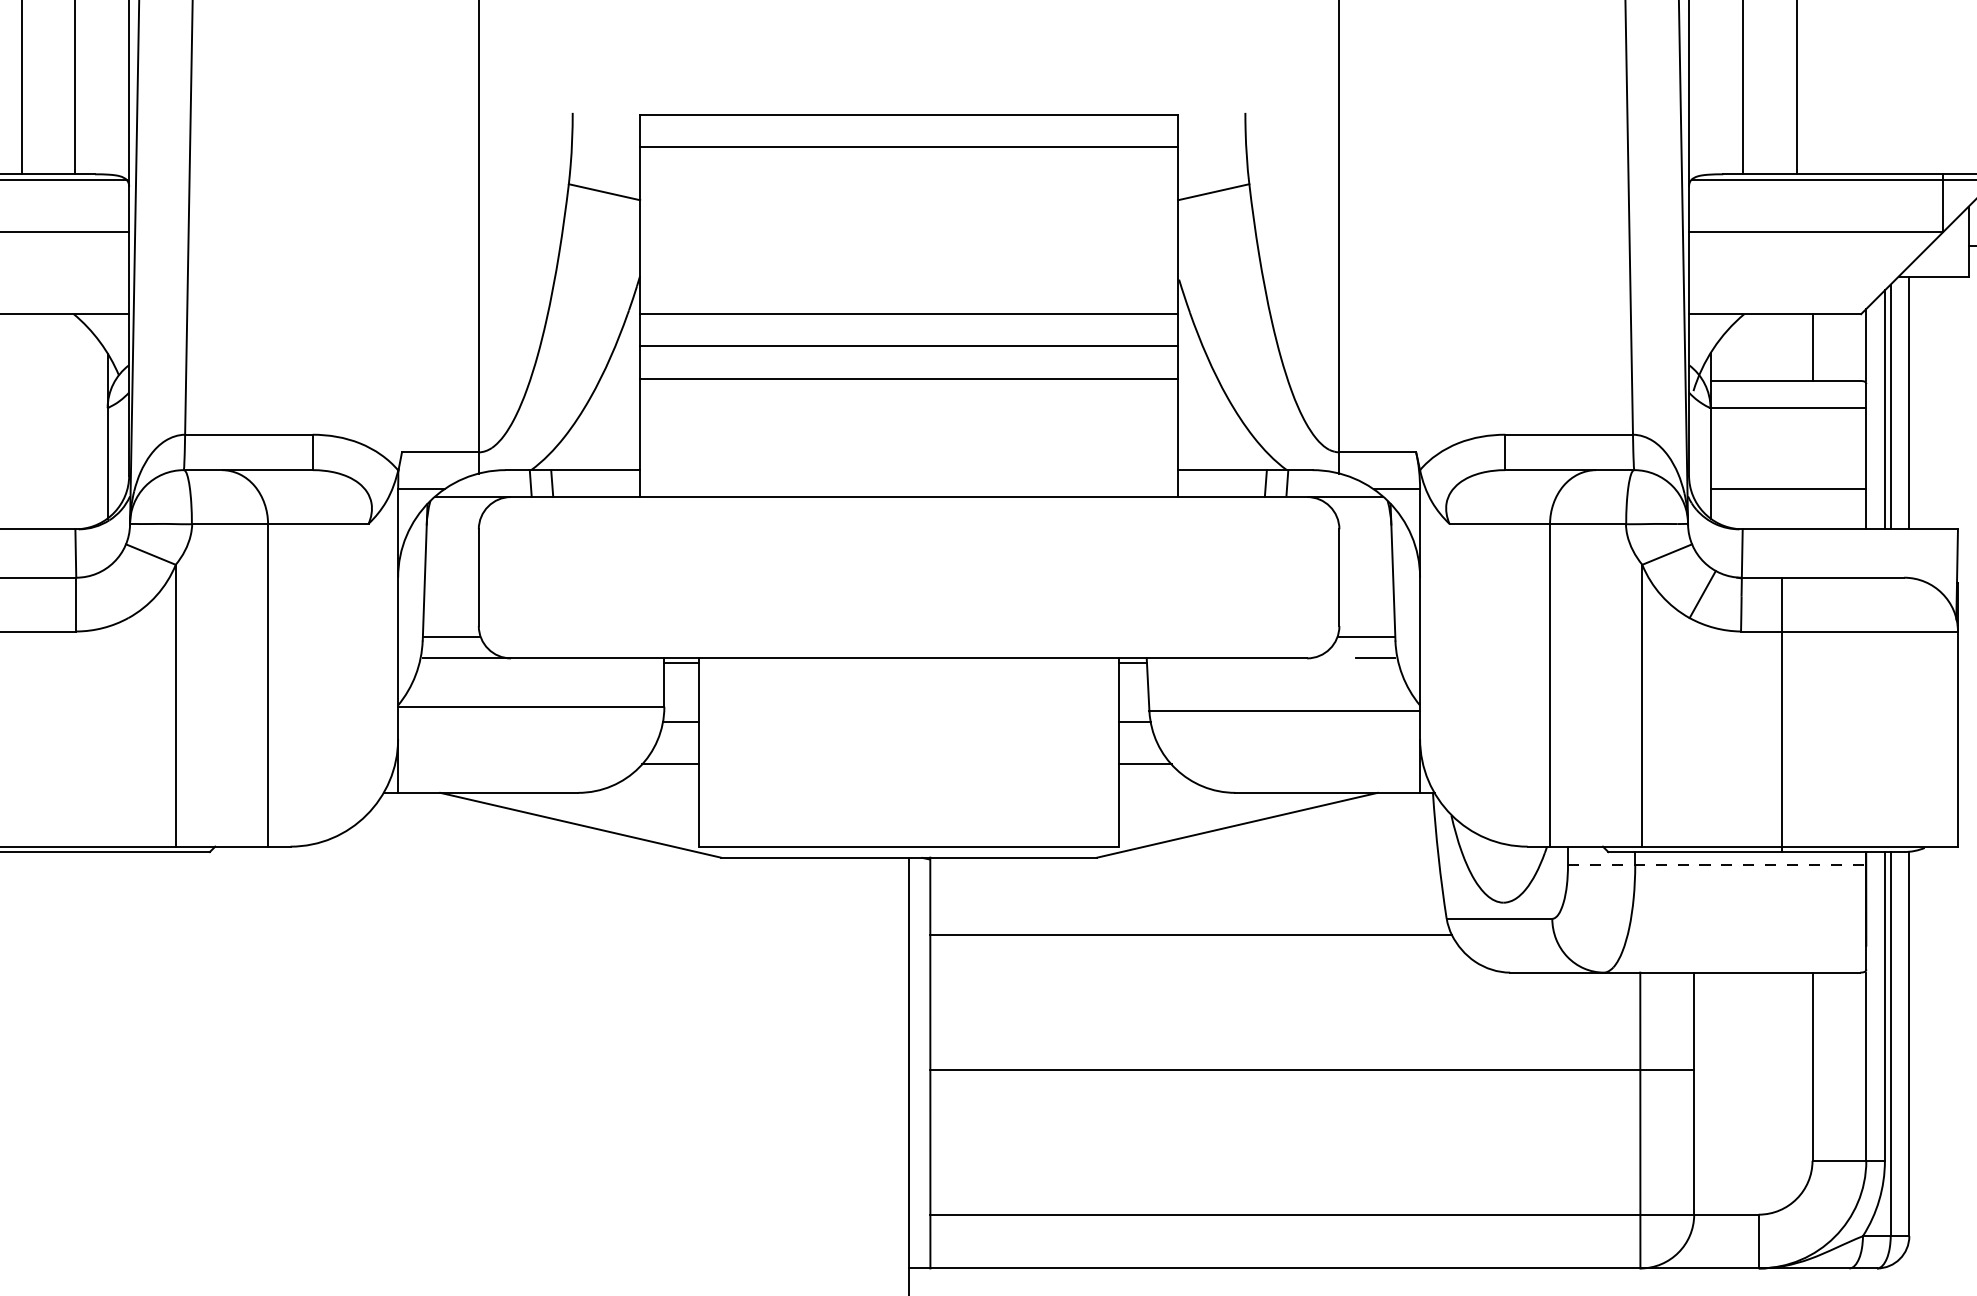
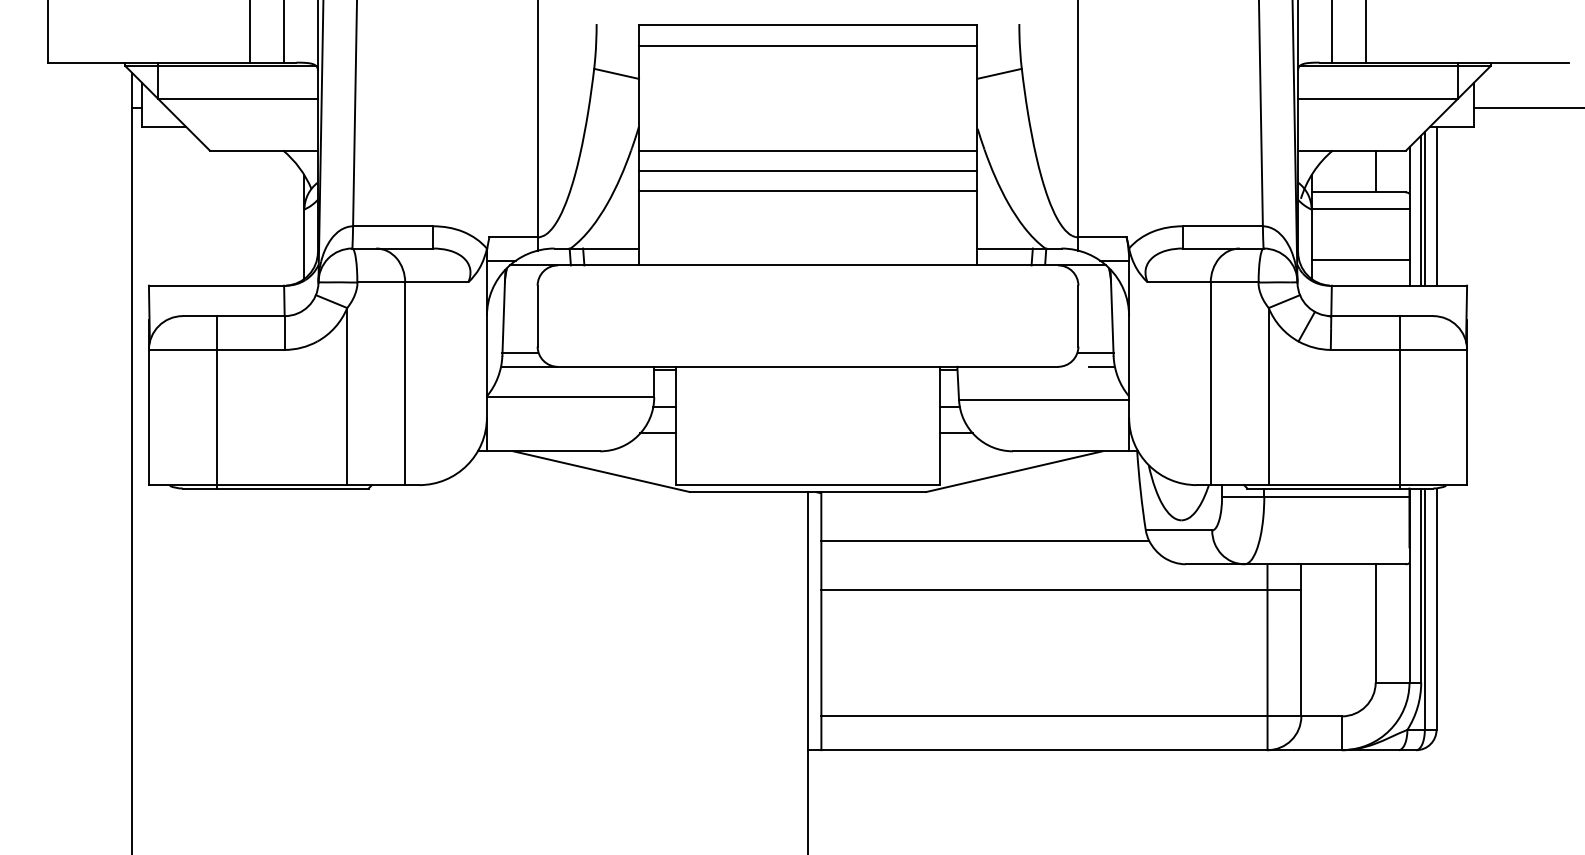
line: (1781, 715) -> (1399, 402), moved
line: (1716, 864) -> (1315, 496), dashed -> solid
line: (1312, 1070) -> (1061, 589), moved

